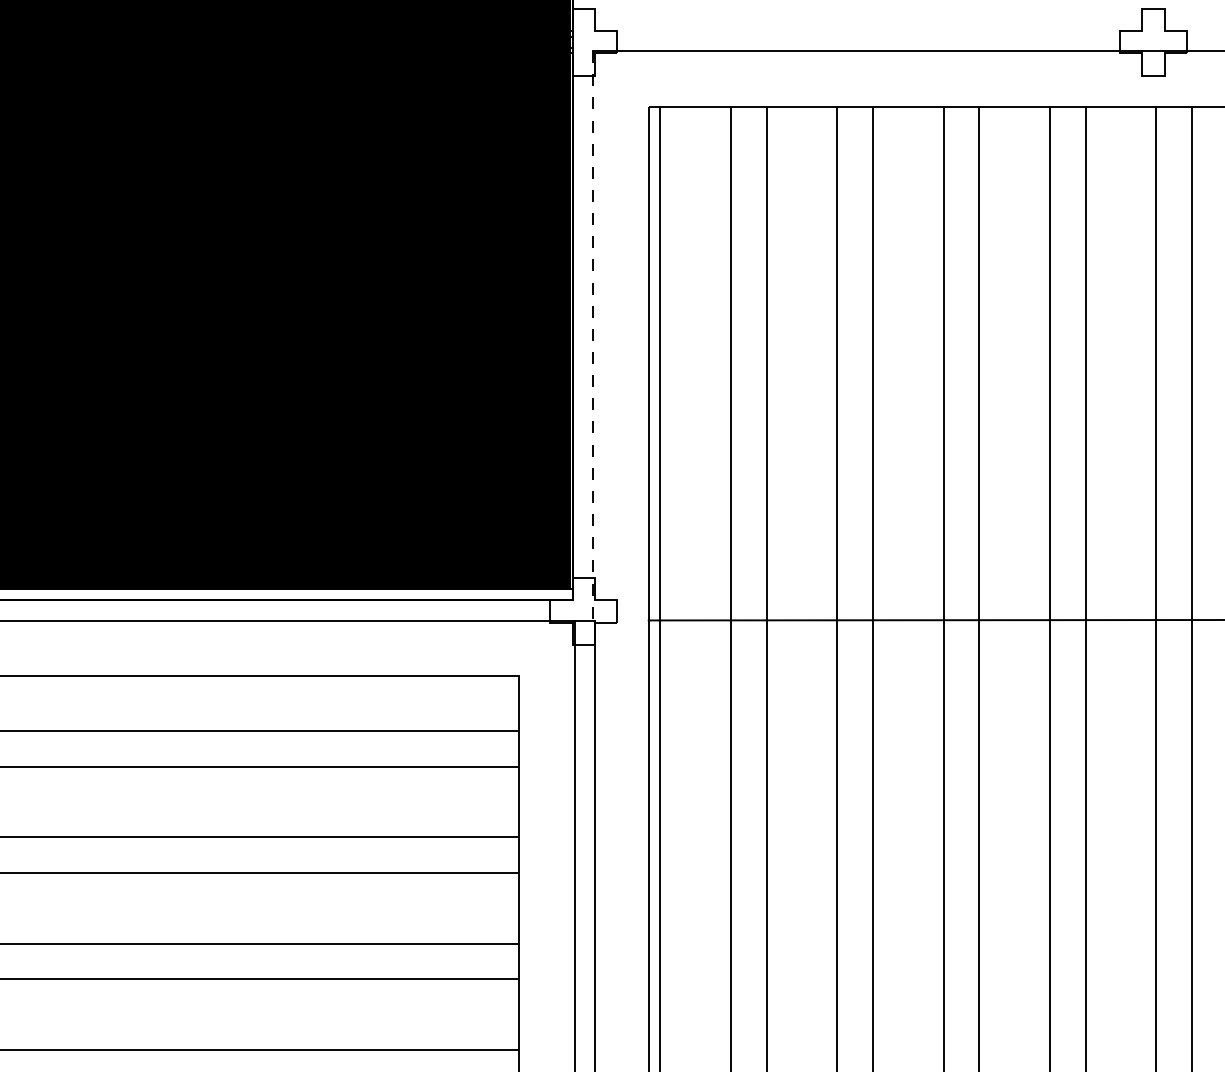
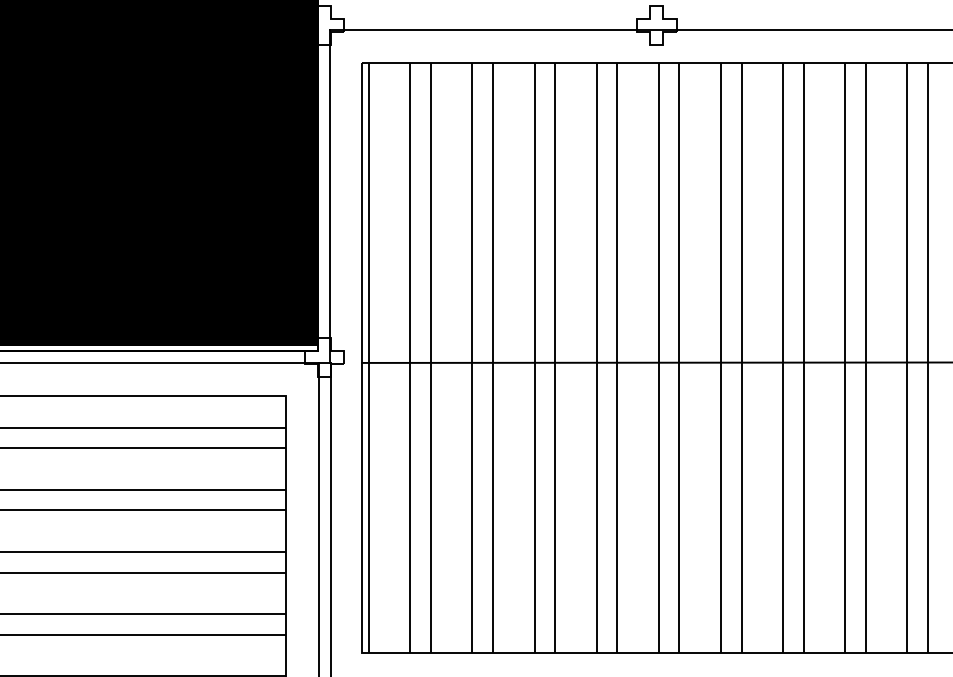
line: (592, 337) -> (329, 197), dashed -> solid

